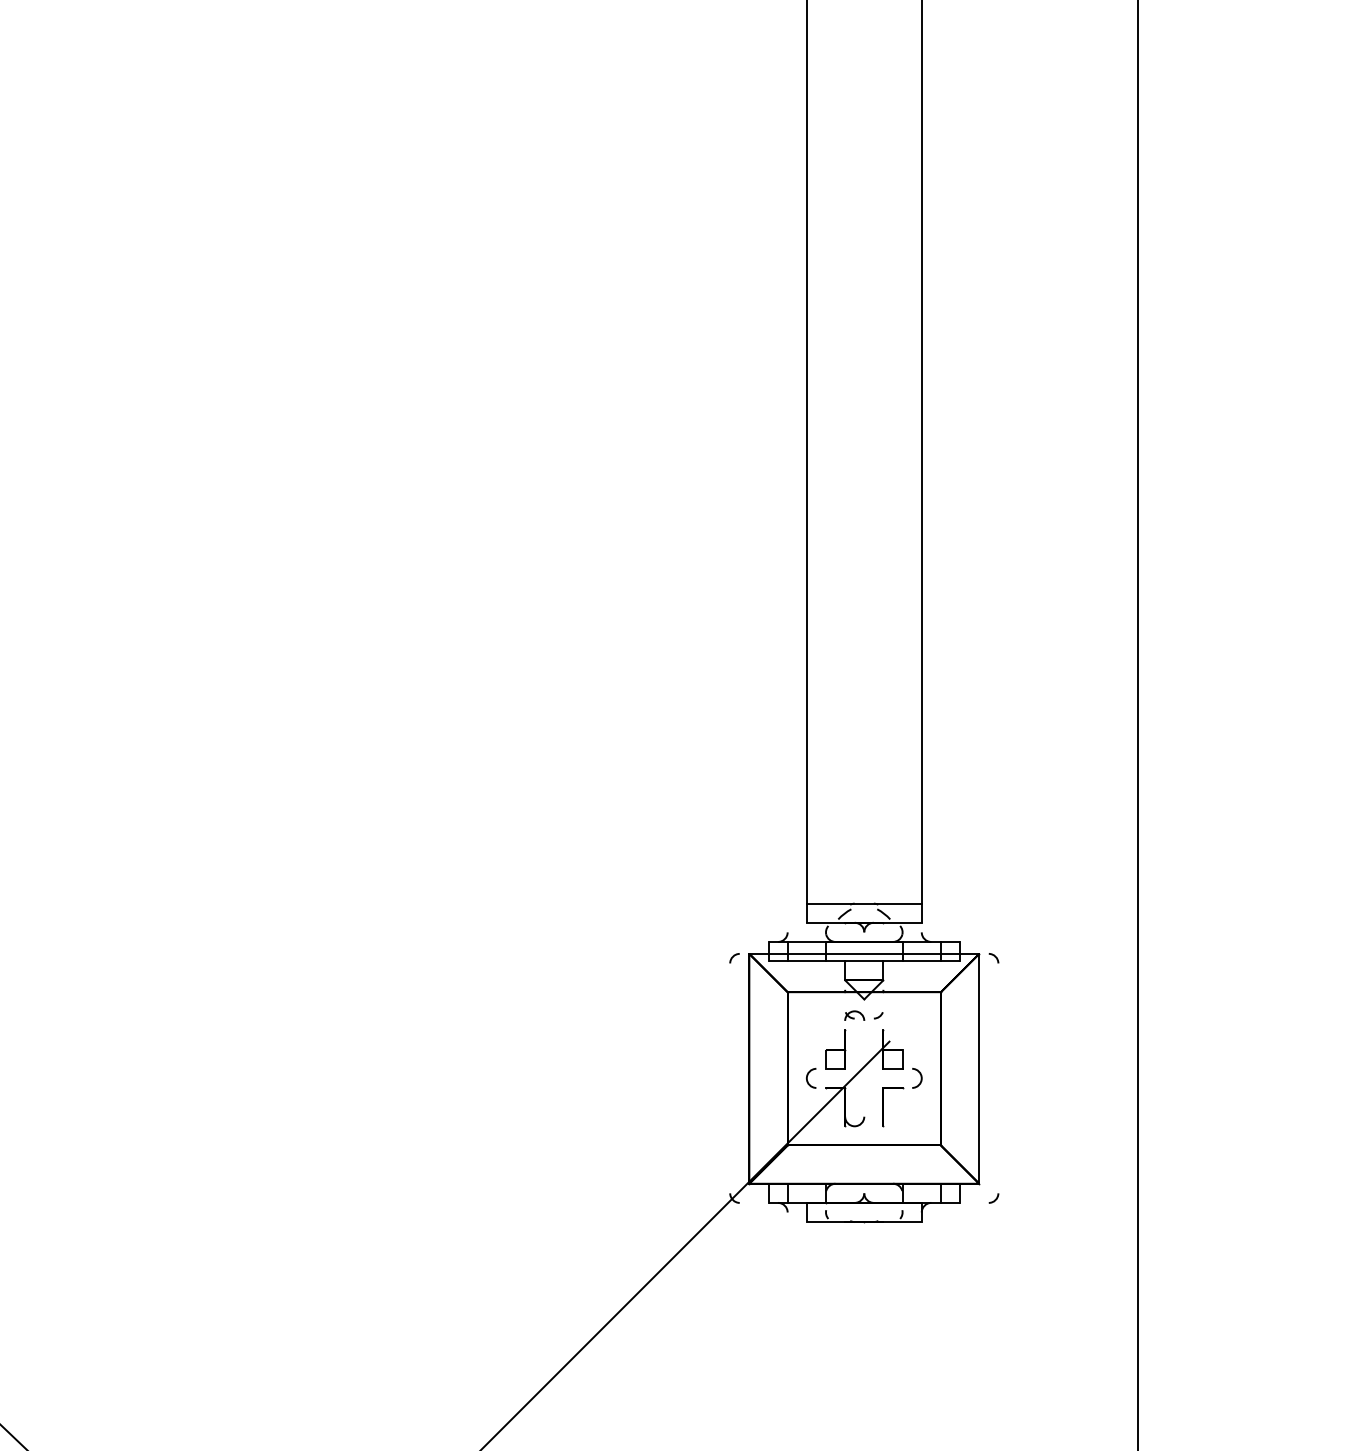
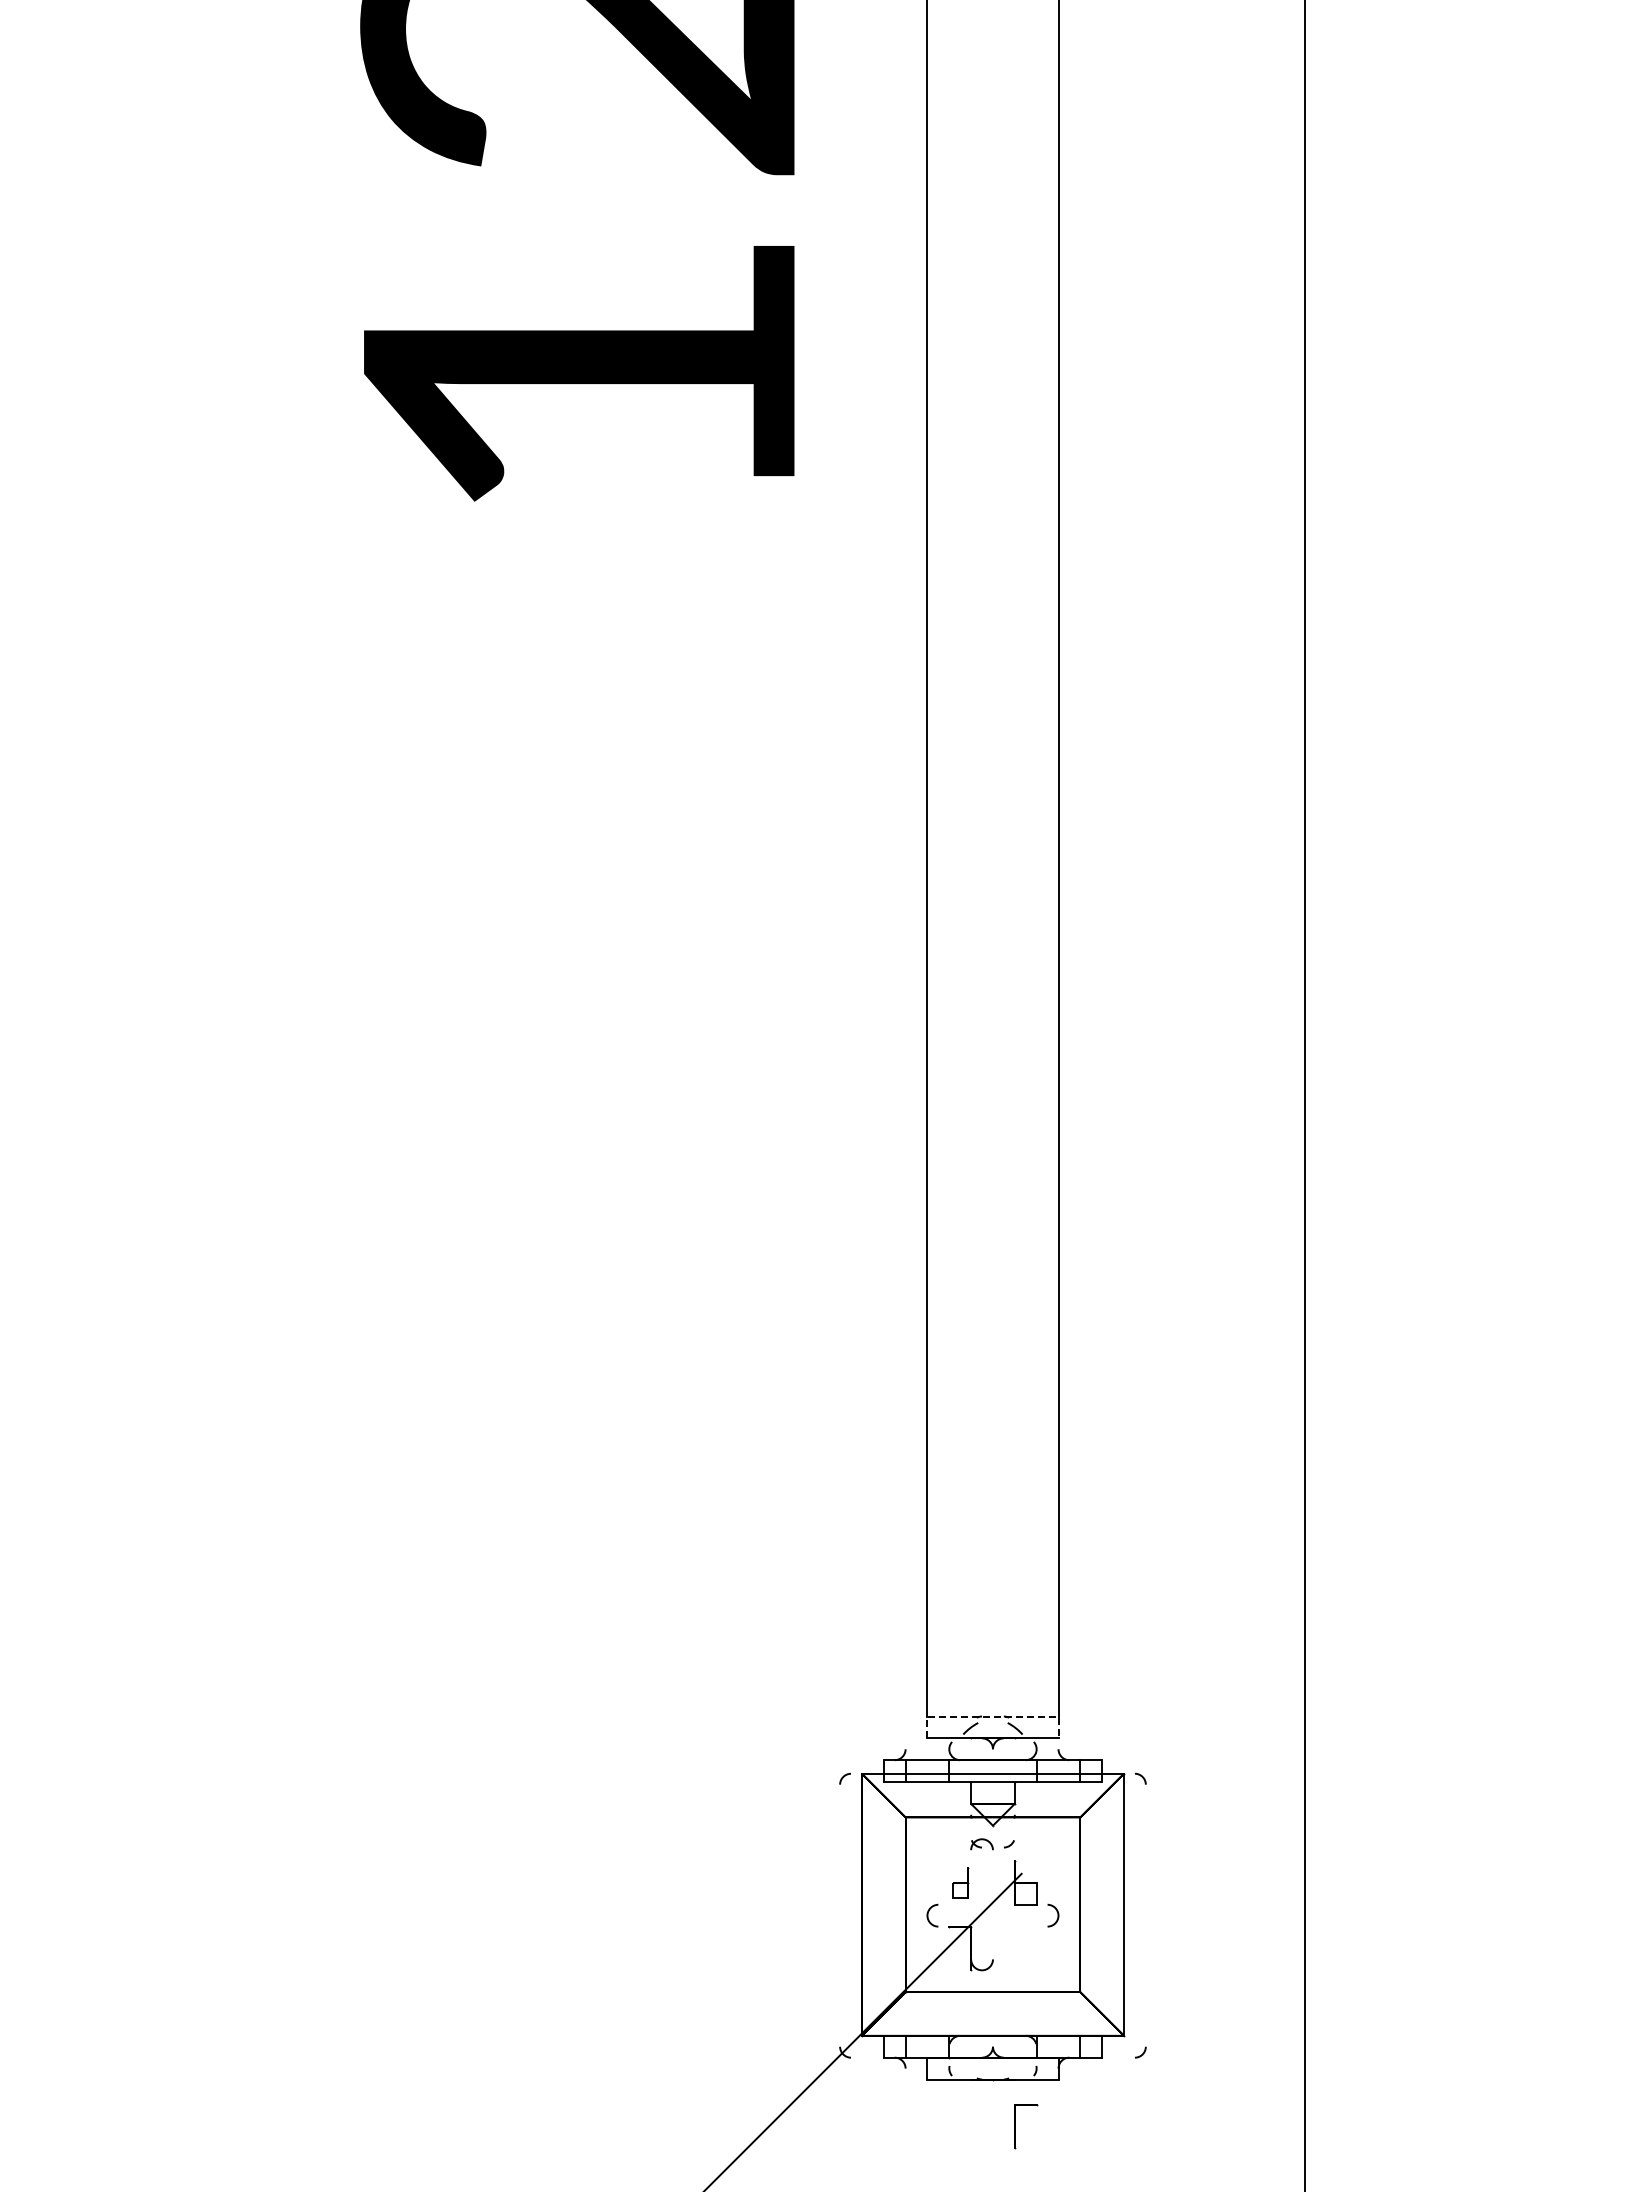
line: (863, 903) -> (992, 1716), solid -> dashed
part: (835, 1049) -> (960, 1882), size x0.7
part: (884, 1107) -> (1015, 2126), moved

